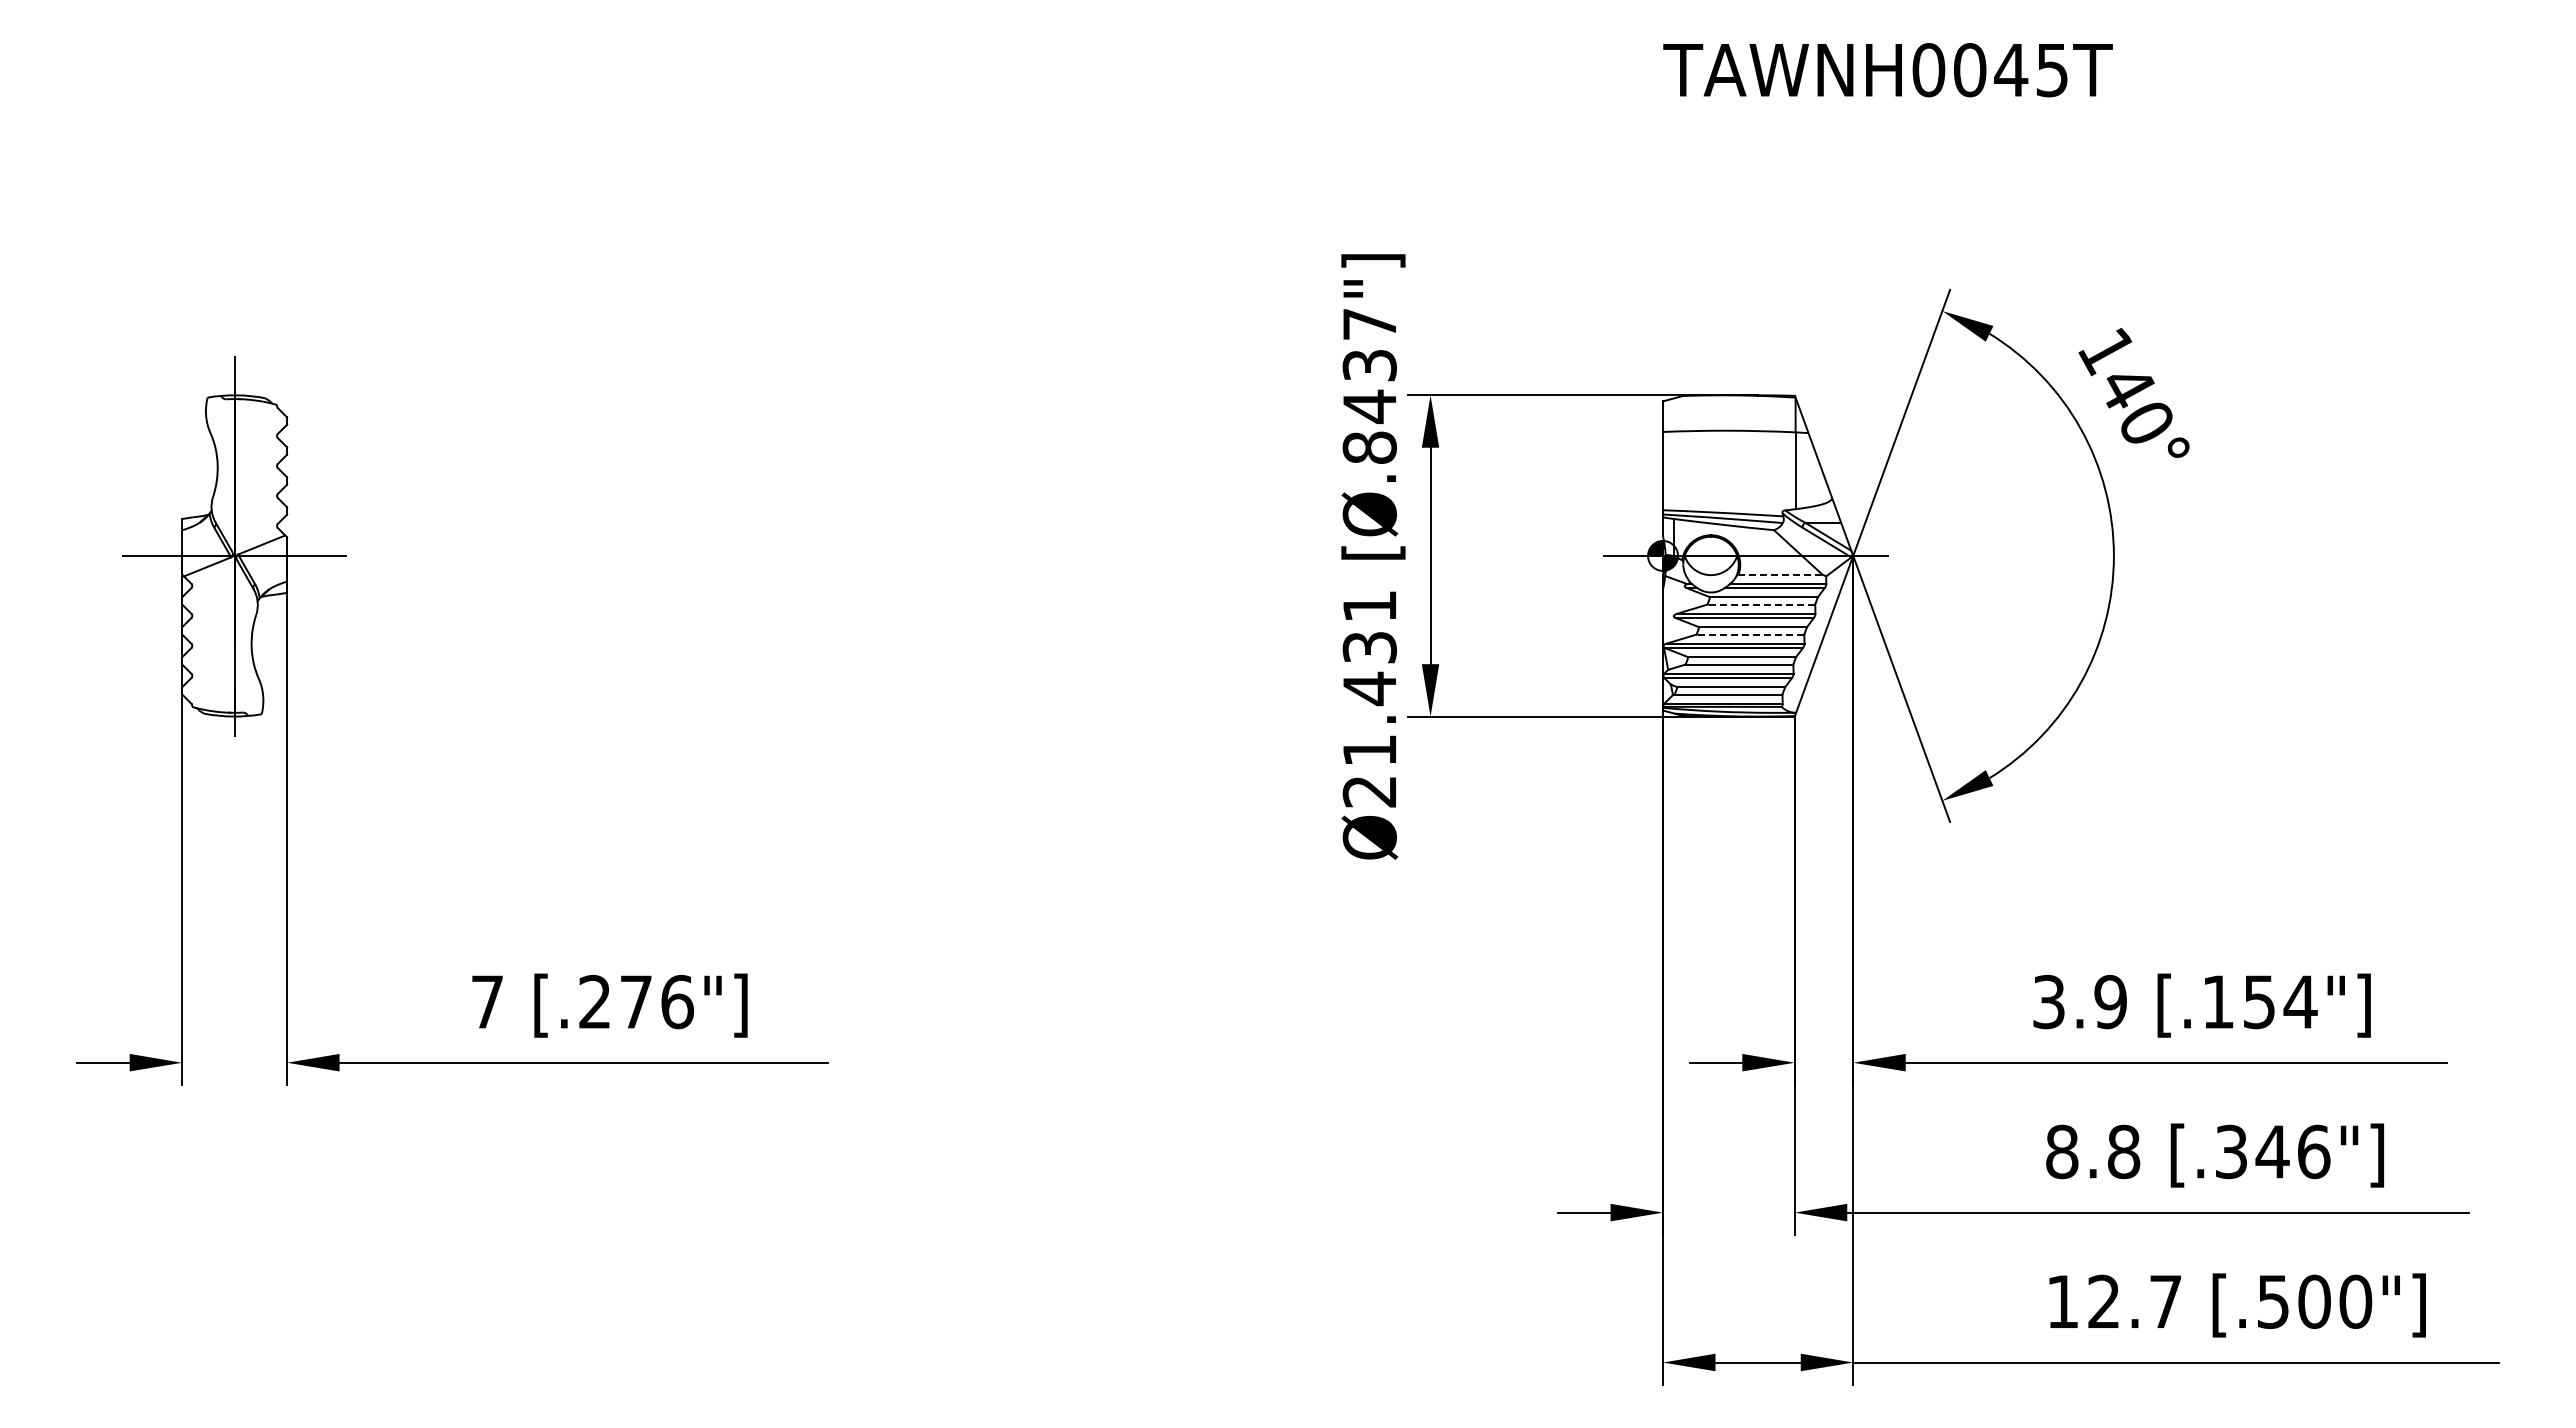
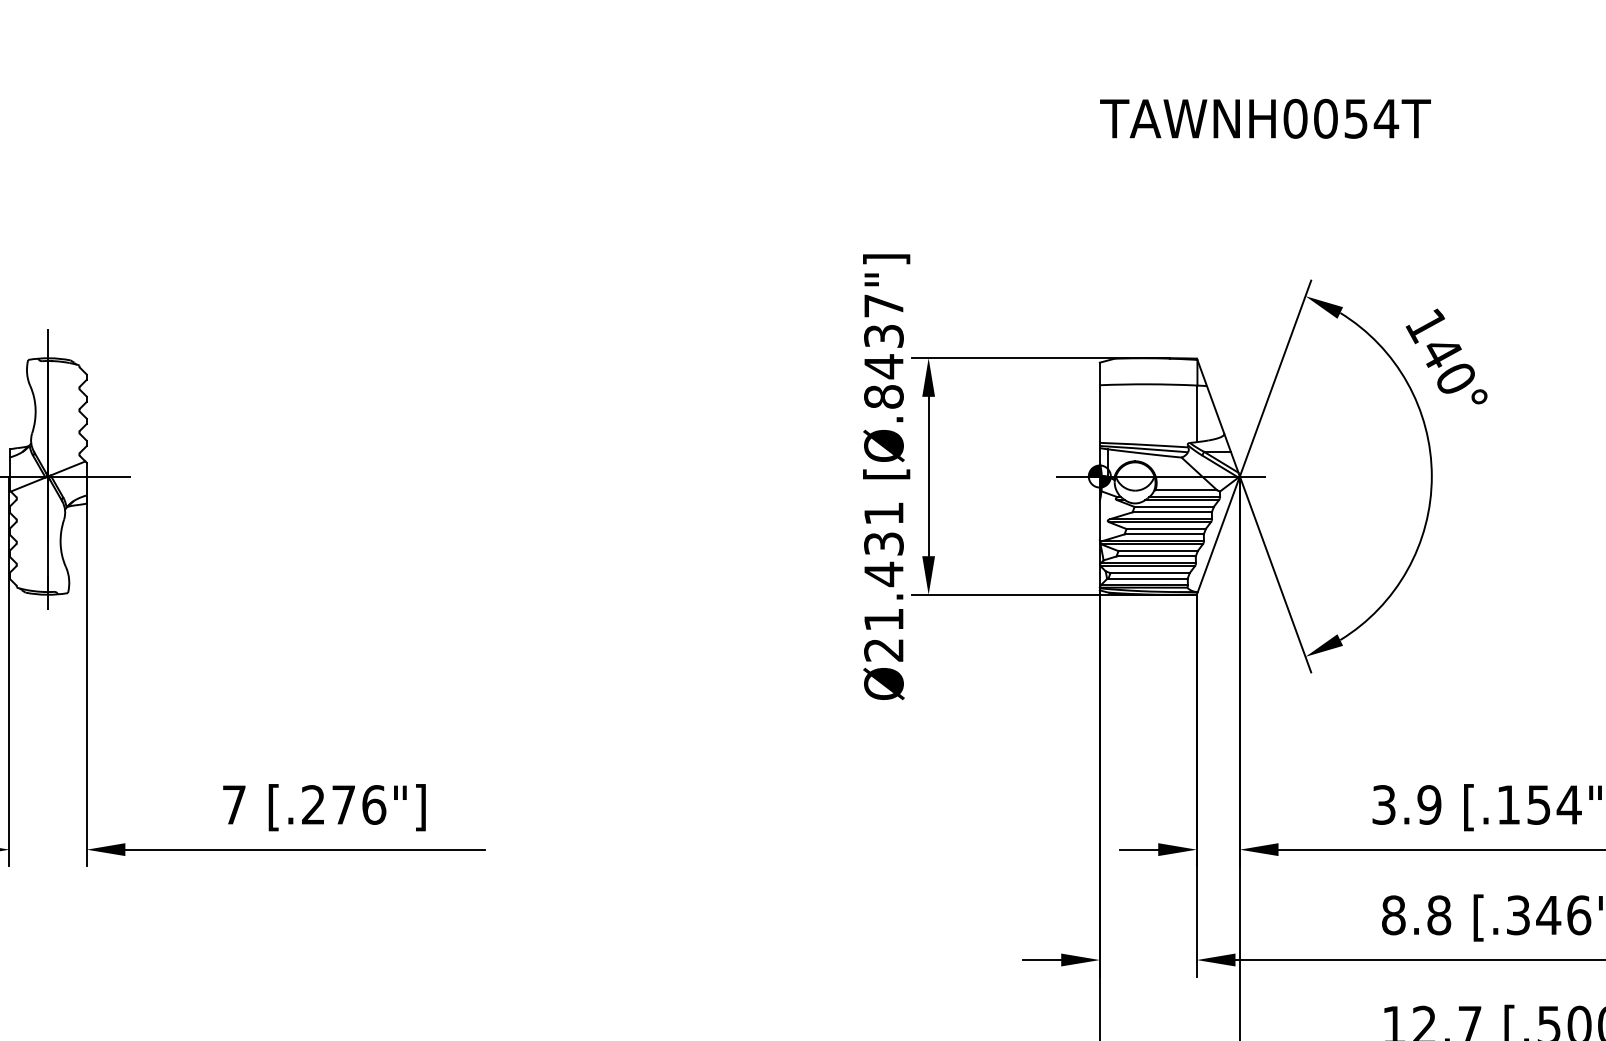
text: (2031, 70) -> (1371, 119), TAWNH0045T -> TAWNH0054T
line: (1780, 574) -> (1186, 490), dashed -> solid
line: (1761, 604) -> (1172, 512), dashed -> solid
line: (1750, 634) -> (1164, 534), dashed -> solid

